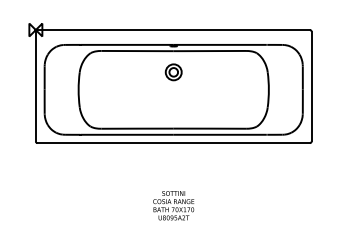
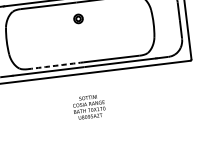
part: (173, 72) -> (78, 19), size x0.7
arc: (137, 128) -> (55, 65), solid -> dashed
text: (173, 205) -> (89, 107), moved

